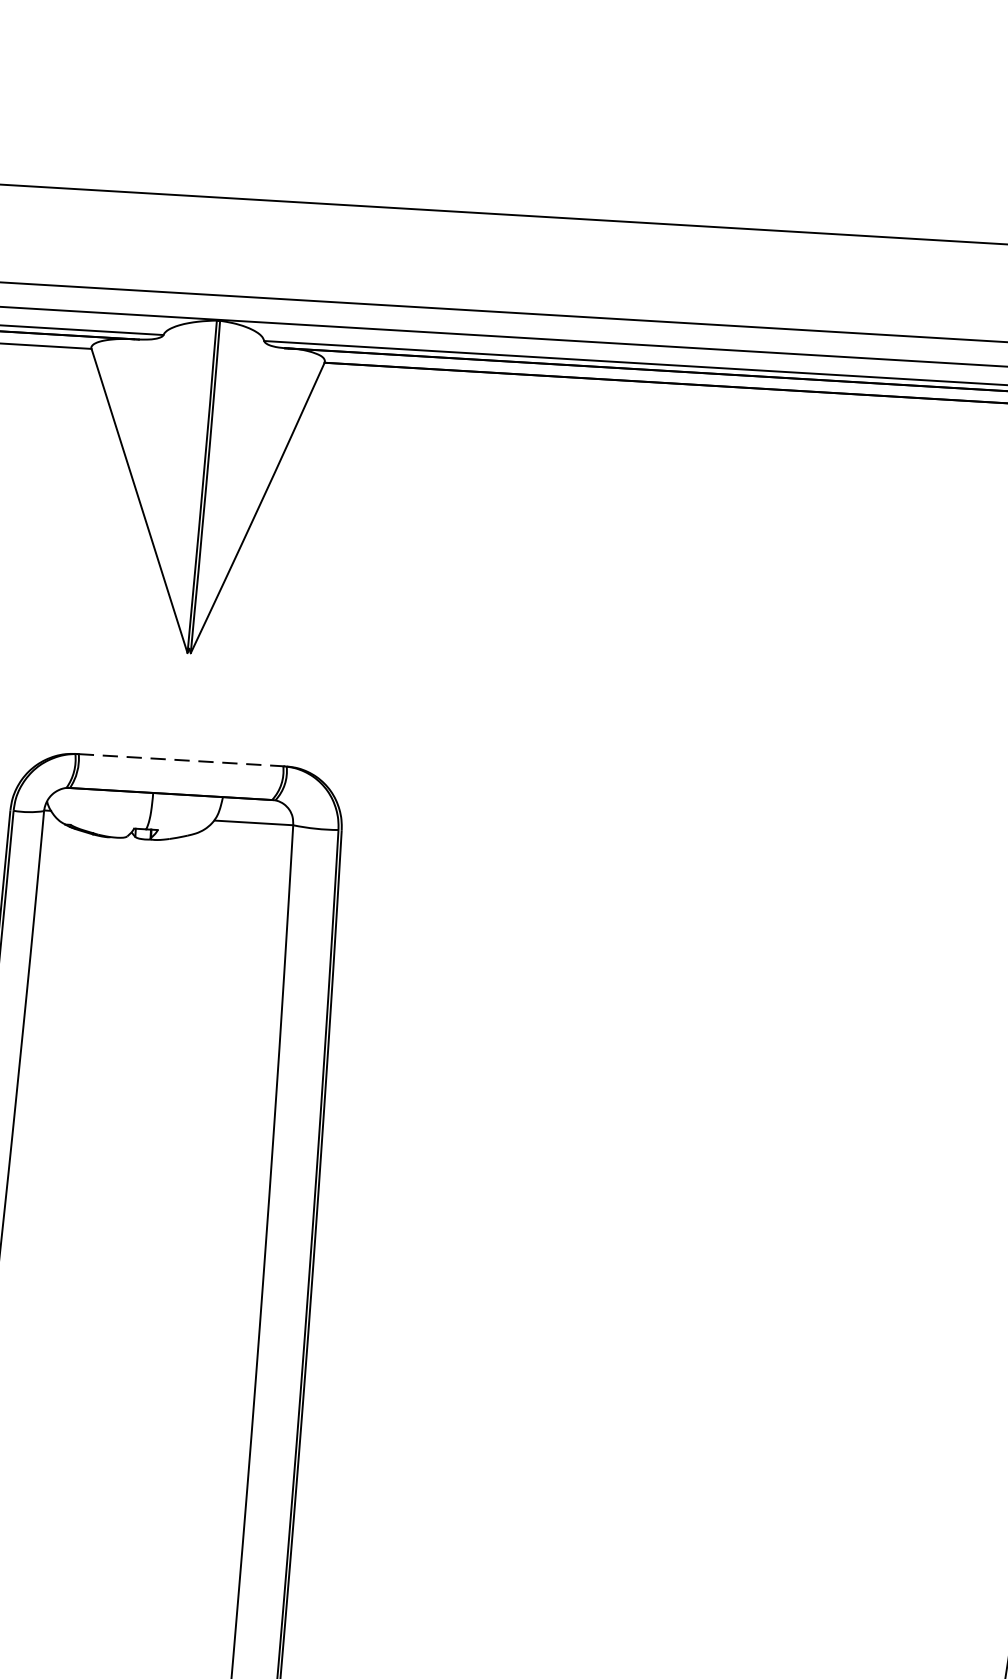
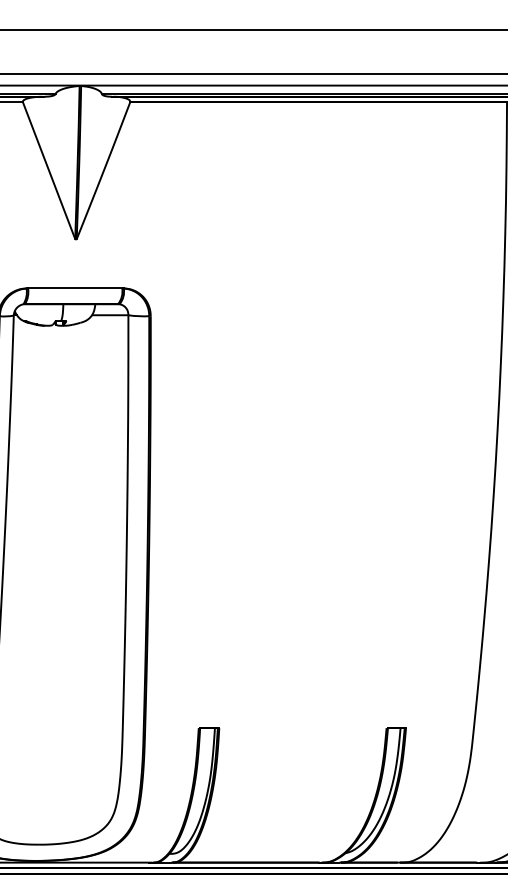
line: (181, 760) -> (75, 288), dashed -> solid

